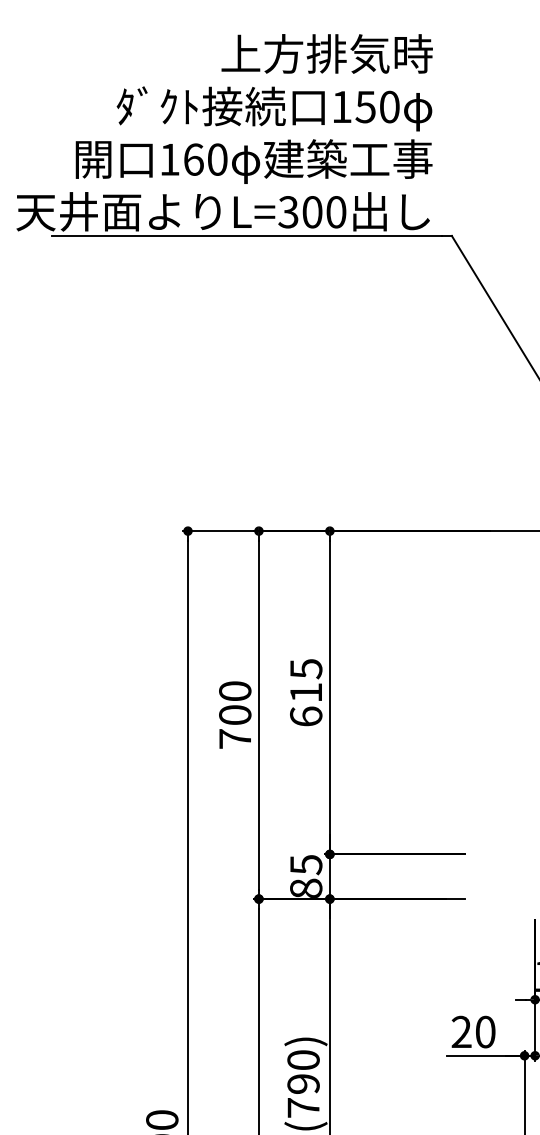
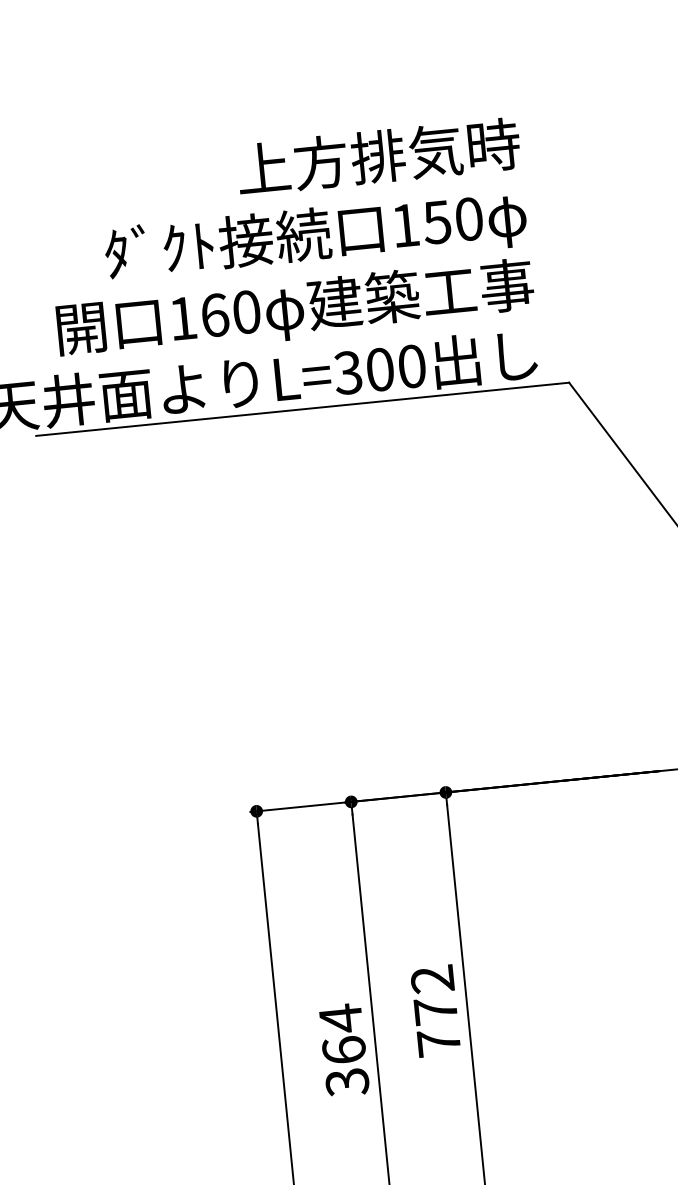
text: (306, 692) -> (436, 1010), 615 -> 772
text: (235, 714) -> (344, 1049), 700 -> 364

